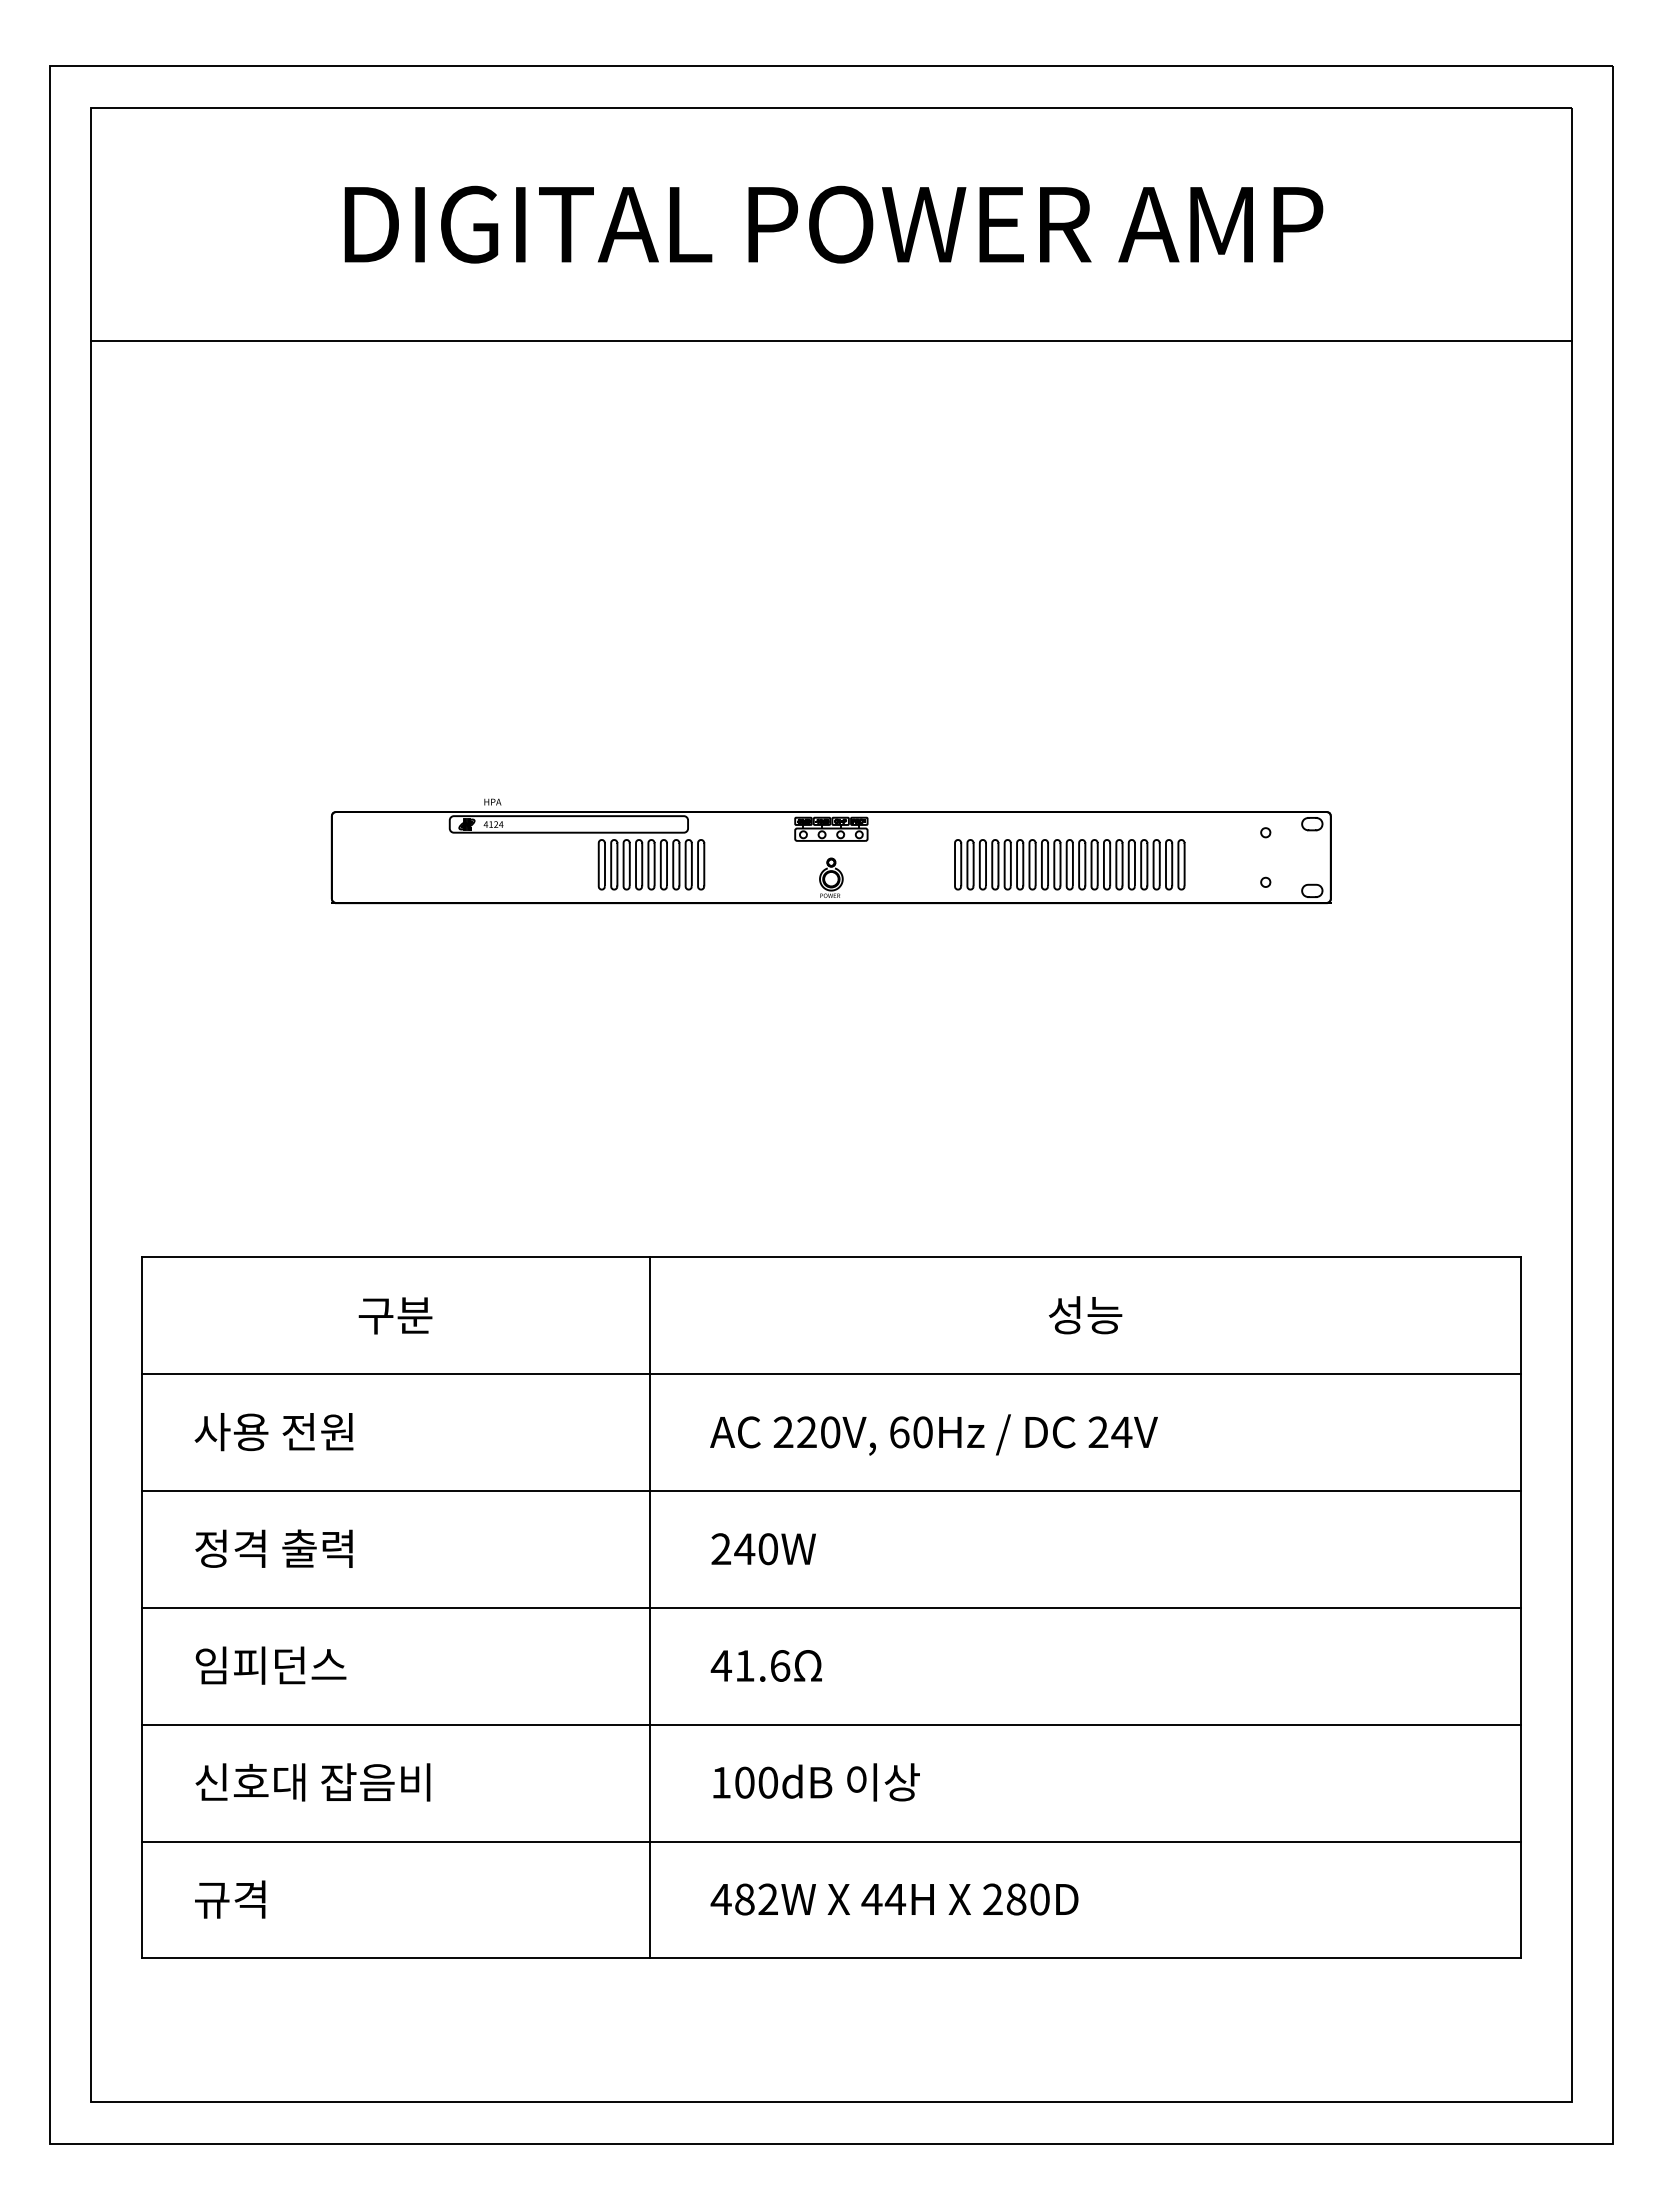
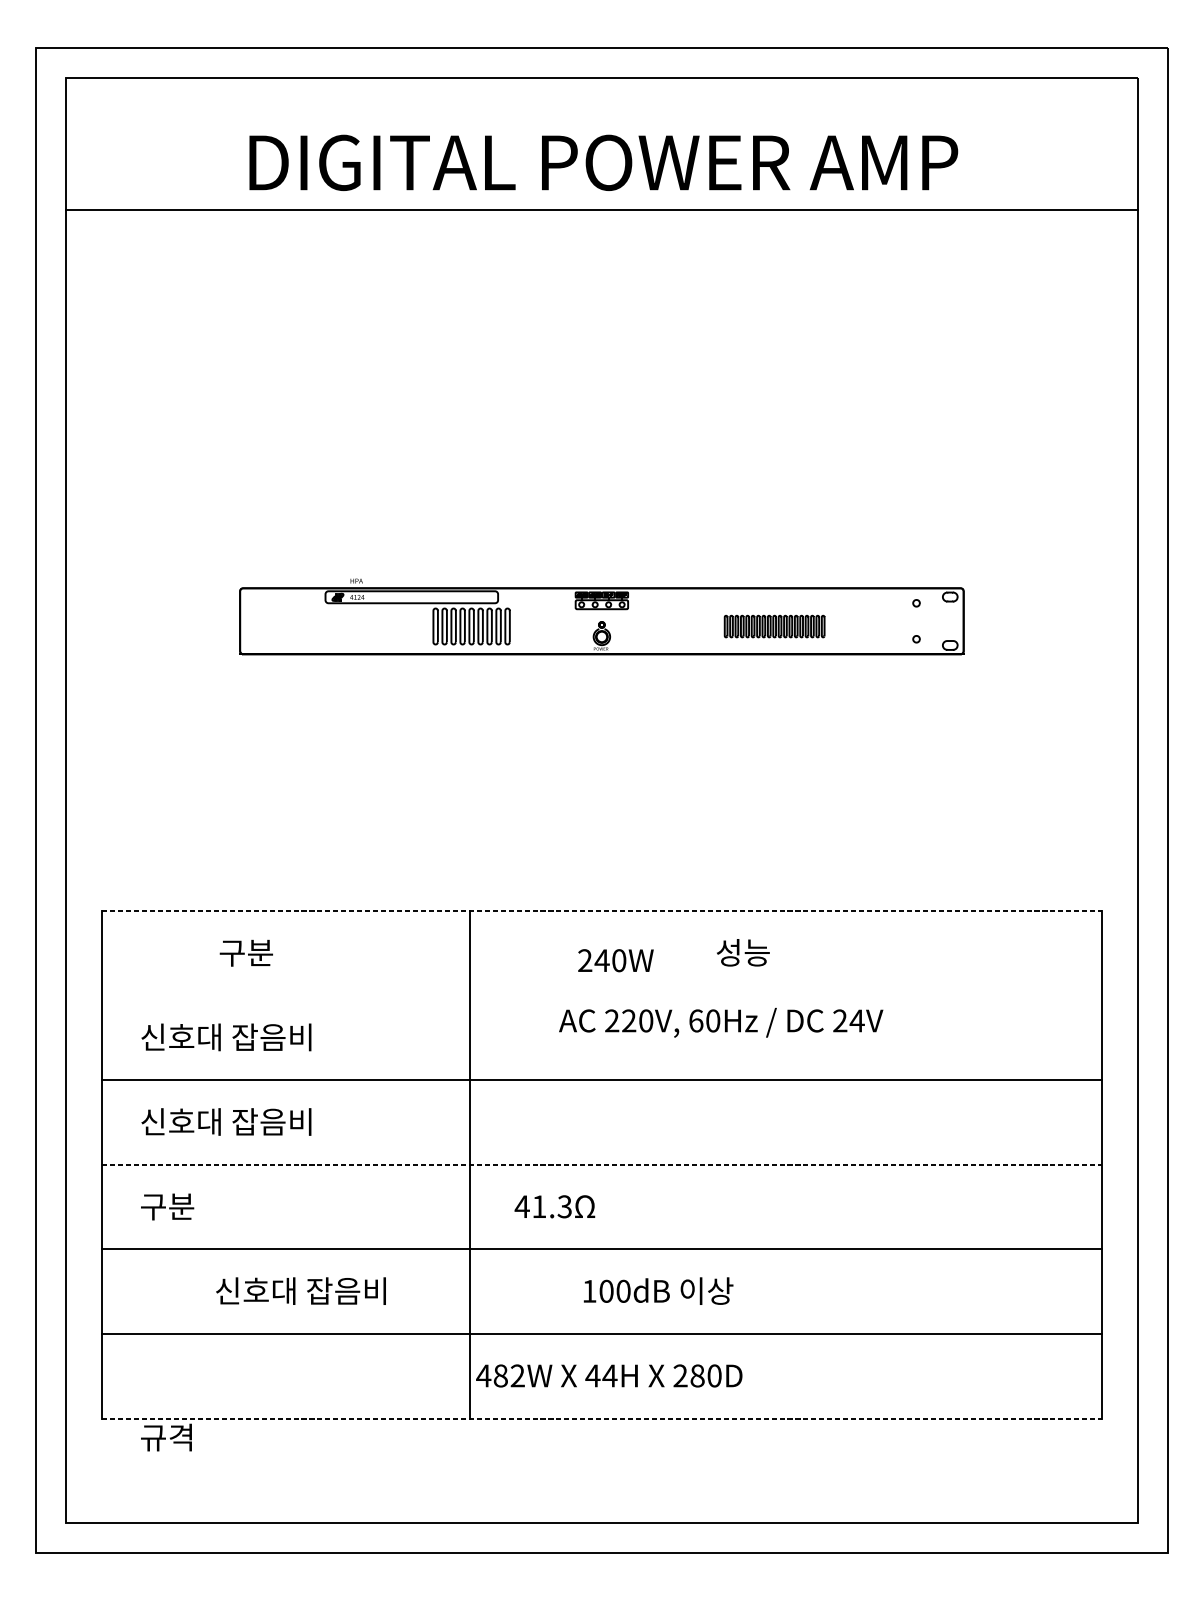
line: (831, 340) -> (602, 209), moved
part: (1069, 864) -> (774, 626), size x0.6
line: (831, 1257) -> (602, 910), solid -> dashed
text: (395, 1315) -> (246, 952), moved
text: (1085, 1315) -> (743, 952), moved
line: (831, 1374) -> (602, 995), removed
text: (312, 1432) -> (226, 1037), 사용 전원 -> 신호대 잡음비
text: (933, 1434) -> (720, 1022), moved
text: (312, 1548) -> (226, 1121), 정격 출력 -> 신호대 잡음비
text: (763, 1549) -> (615, 960), moved
line: (831, 1607) -> (602, 1164), solid -> dashed
text: (270, 1665) -> (195, 1206), 임피던스 -> 구분
text: (780, 1665) -> (565, 1206), 41.6 -> 41.3
text: (312, 1782) -> (300, 1291), moved
text: (816, 1782) -> (658, 1291), moved
text: (230, 1899) -> (166, 1437), moved
text: (894, 1899) -> (609, 1375), moved
line: (831, 1958) -> (602, 1418), solid -> dashed

